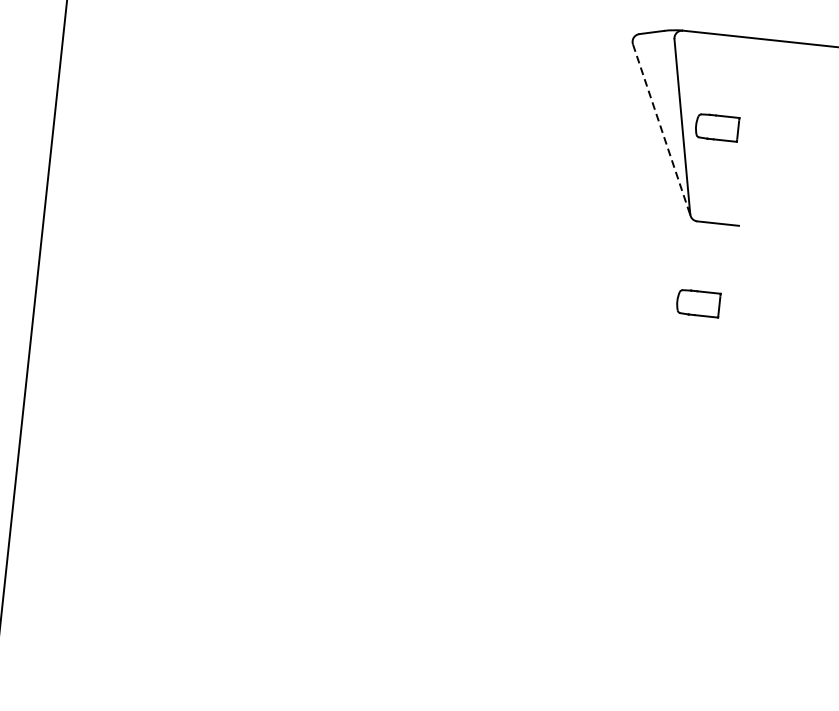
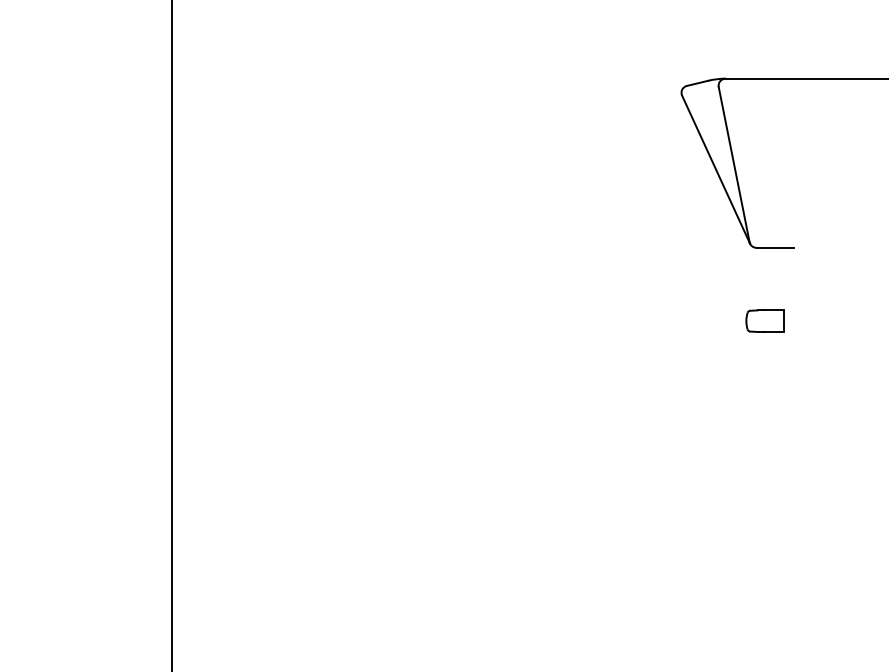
part: (716, 126) -> (764, 161), removed
line: (662, 131) -> (716, 170), dashed -> solid

